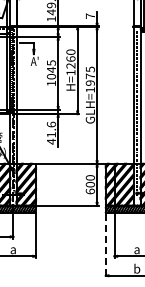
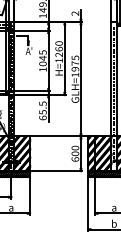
text: (89, 15) -> (74, 12), 7 -> 2
text: (51, 132) -> (43, 110), 41.6 -> 65.5
line: (105, 245) -> (87, 204), dashed -> solid

